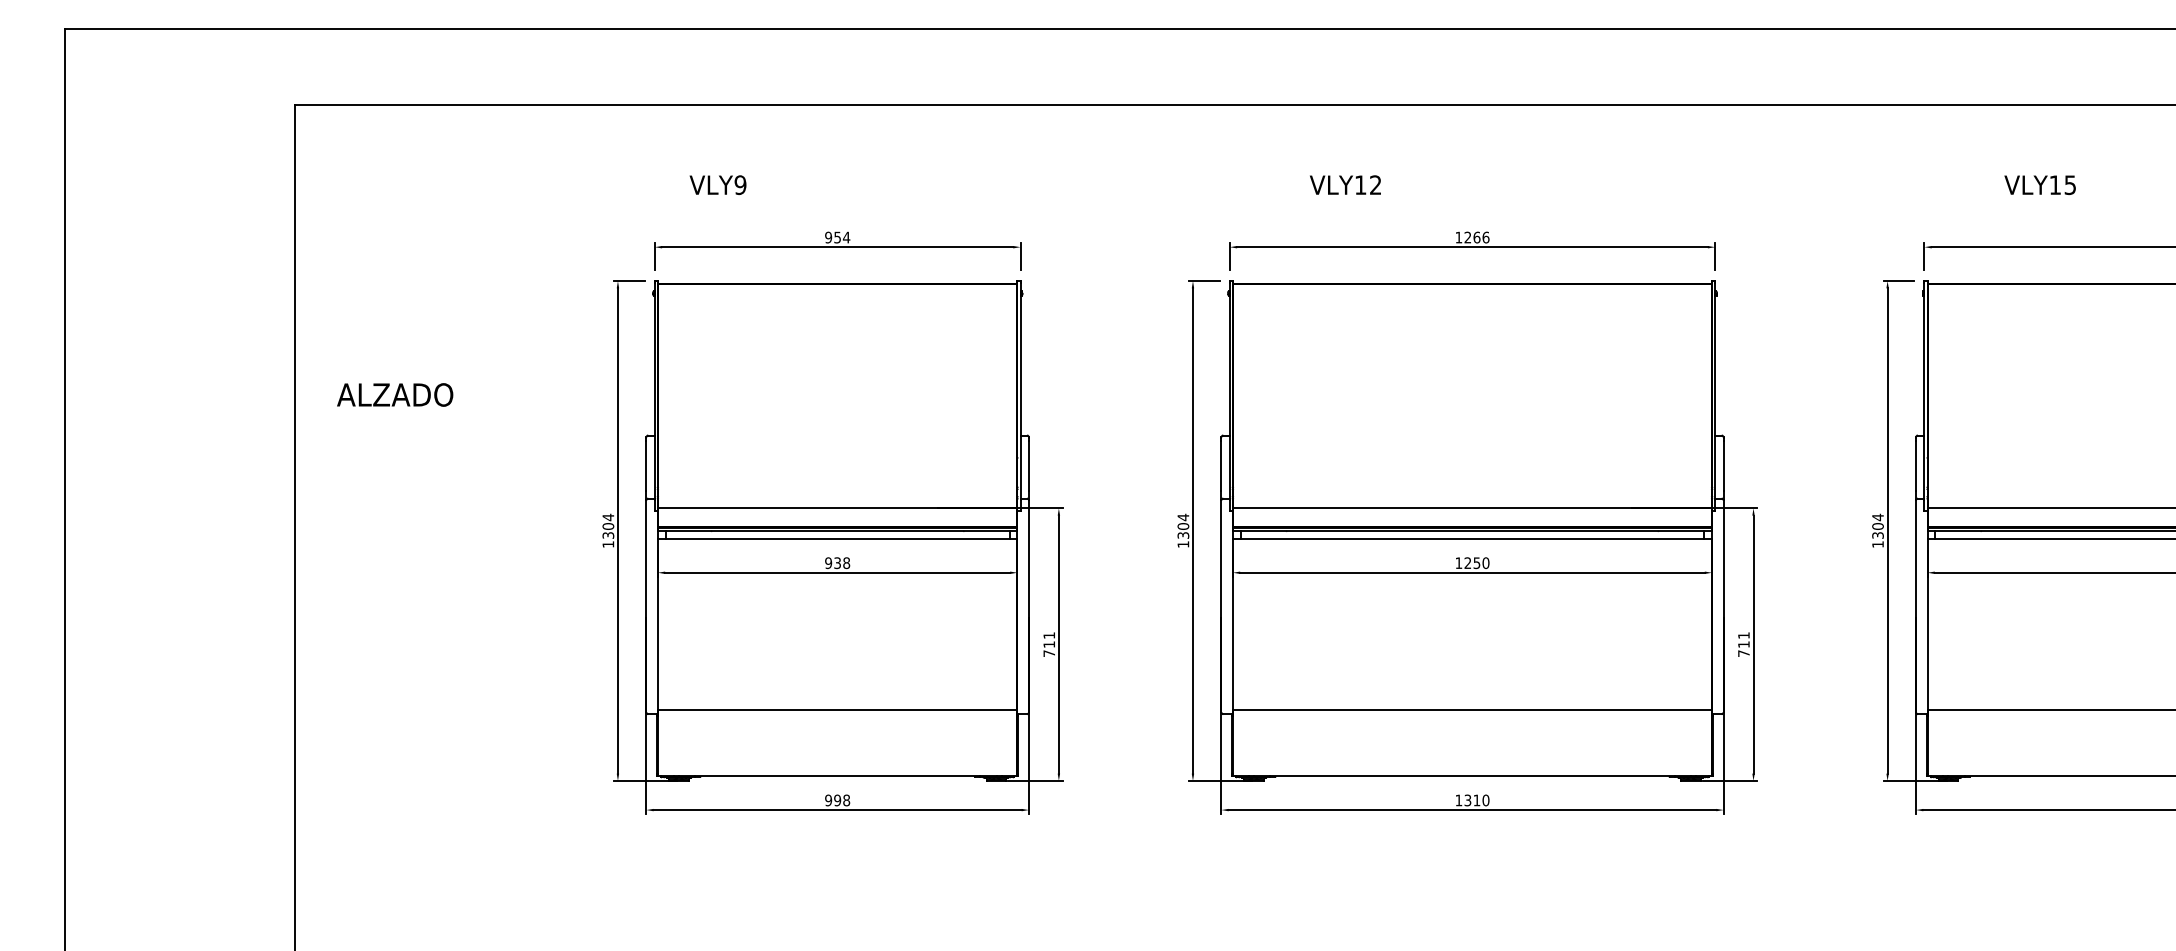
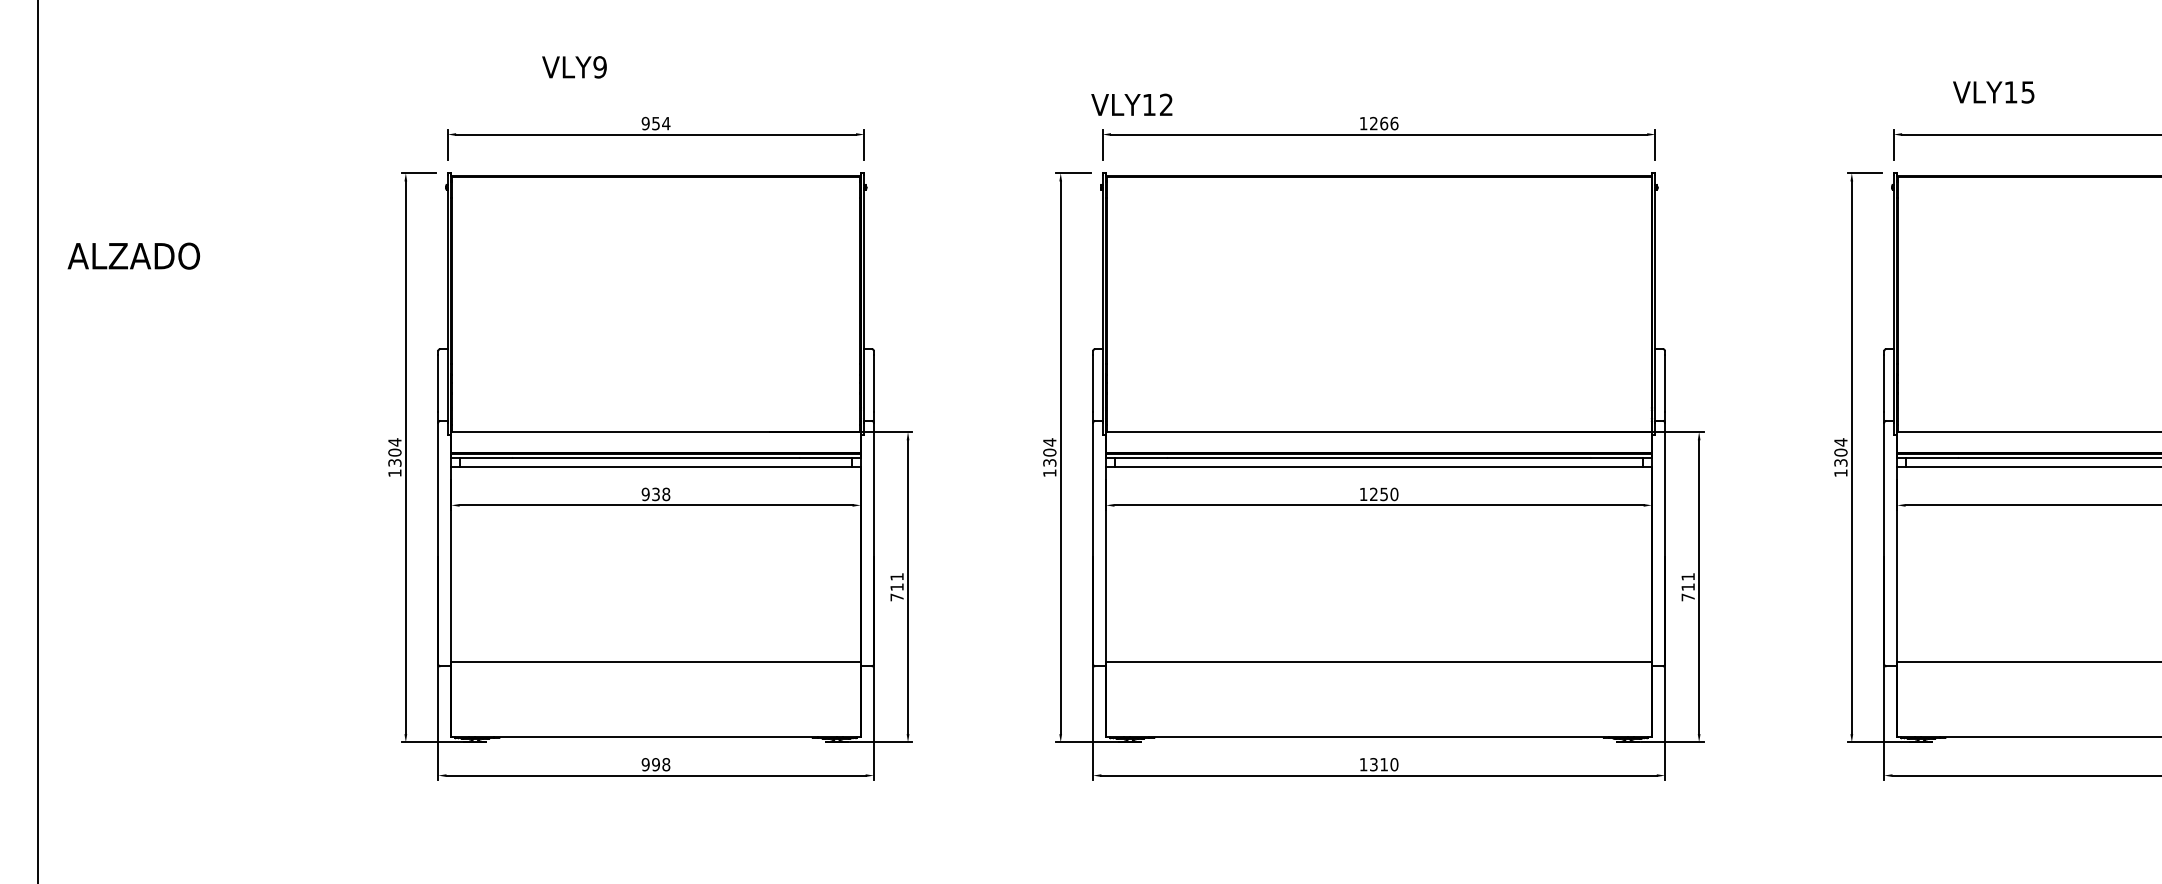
text: (717, 184) -> (573, 66), moved
text: (1345, 184) -> (1131, 104), moved
text: (2039, 184) -> (1992, 91), moved
text: (395, 394) -> (134, 255), moved

